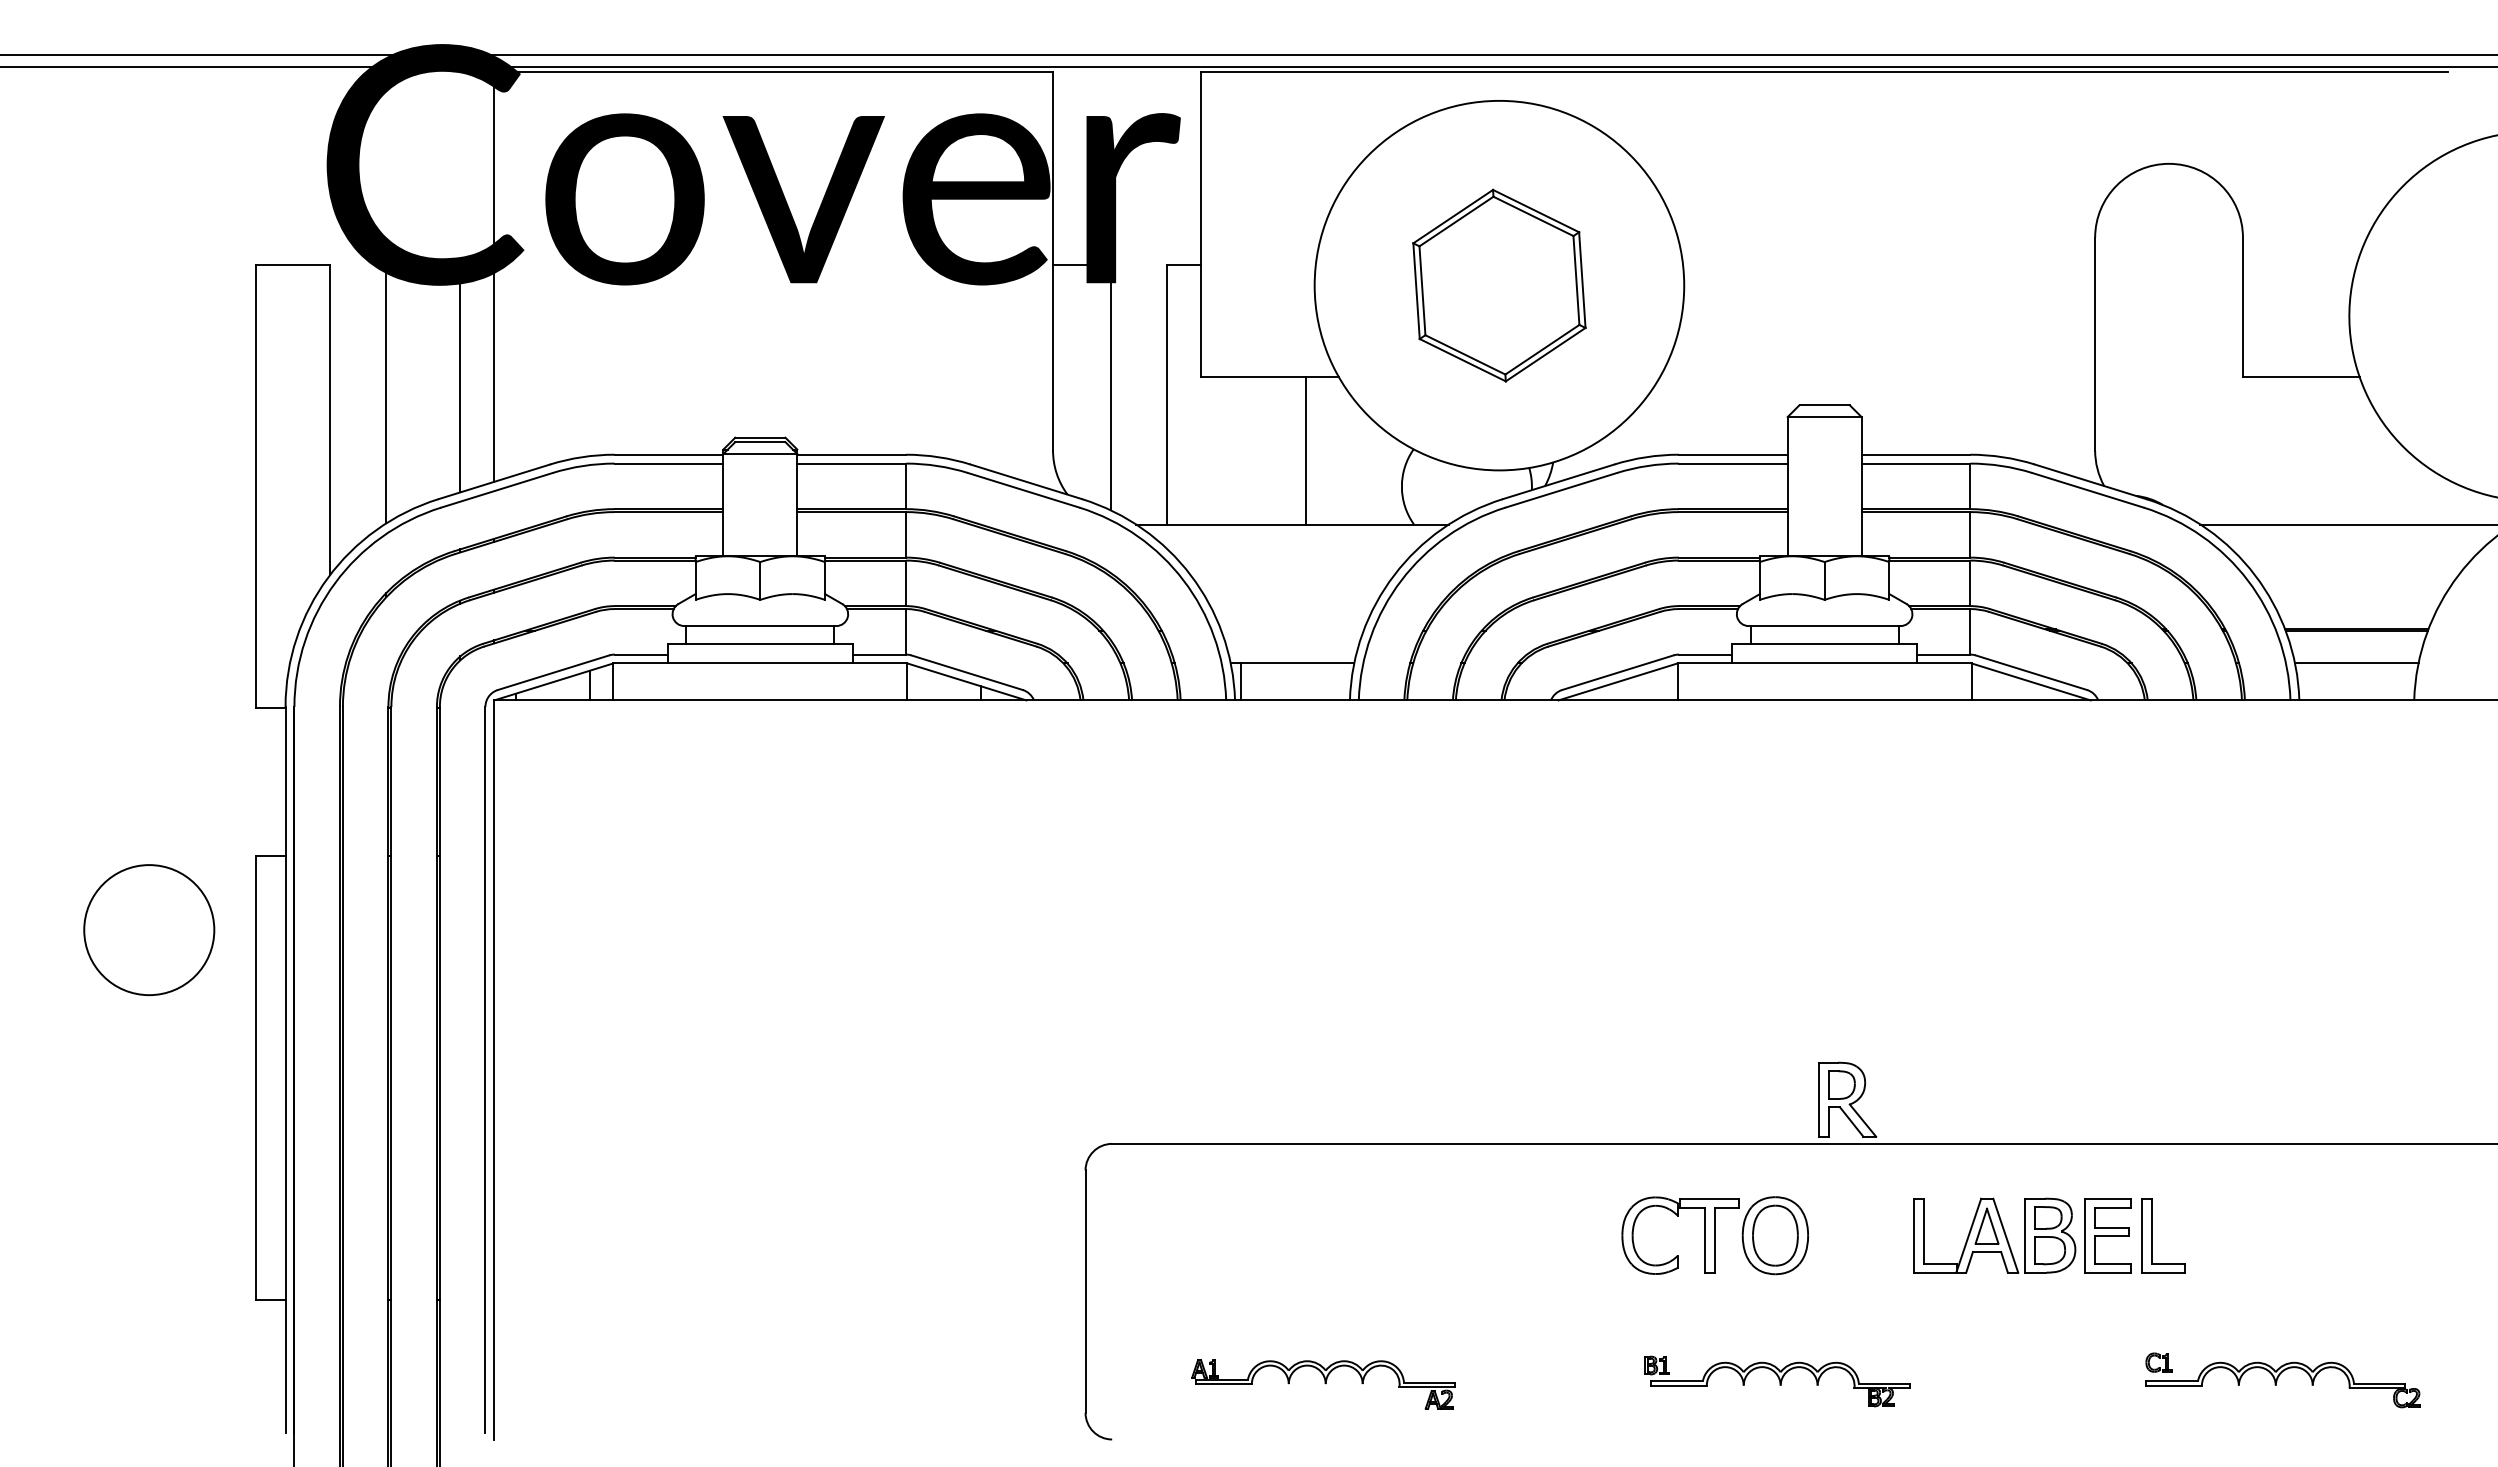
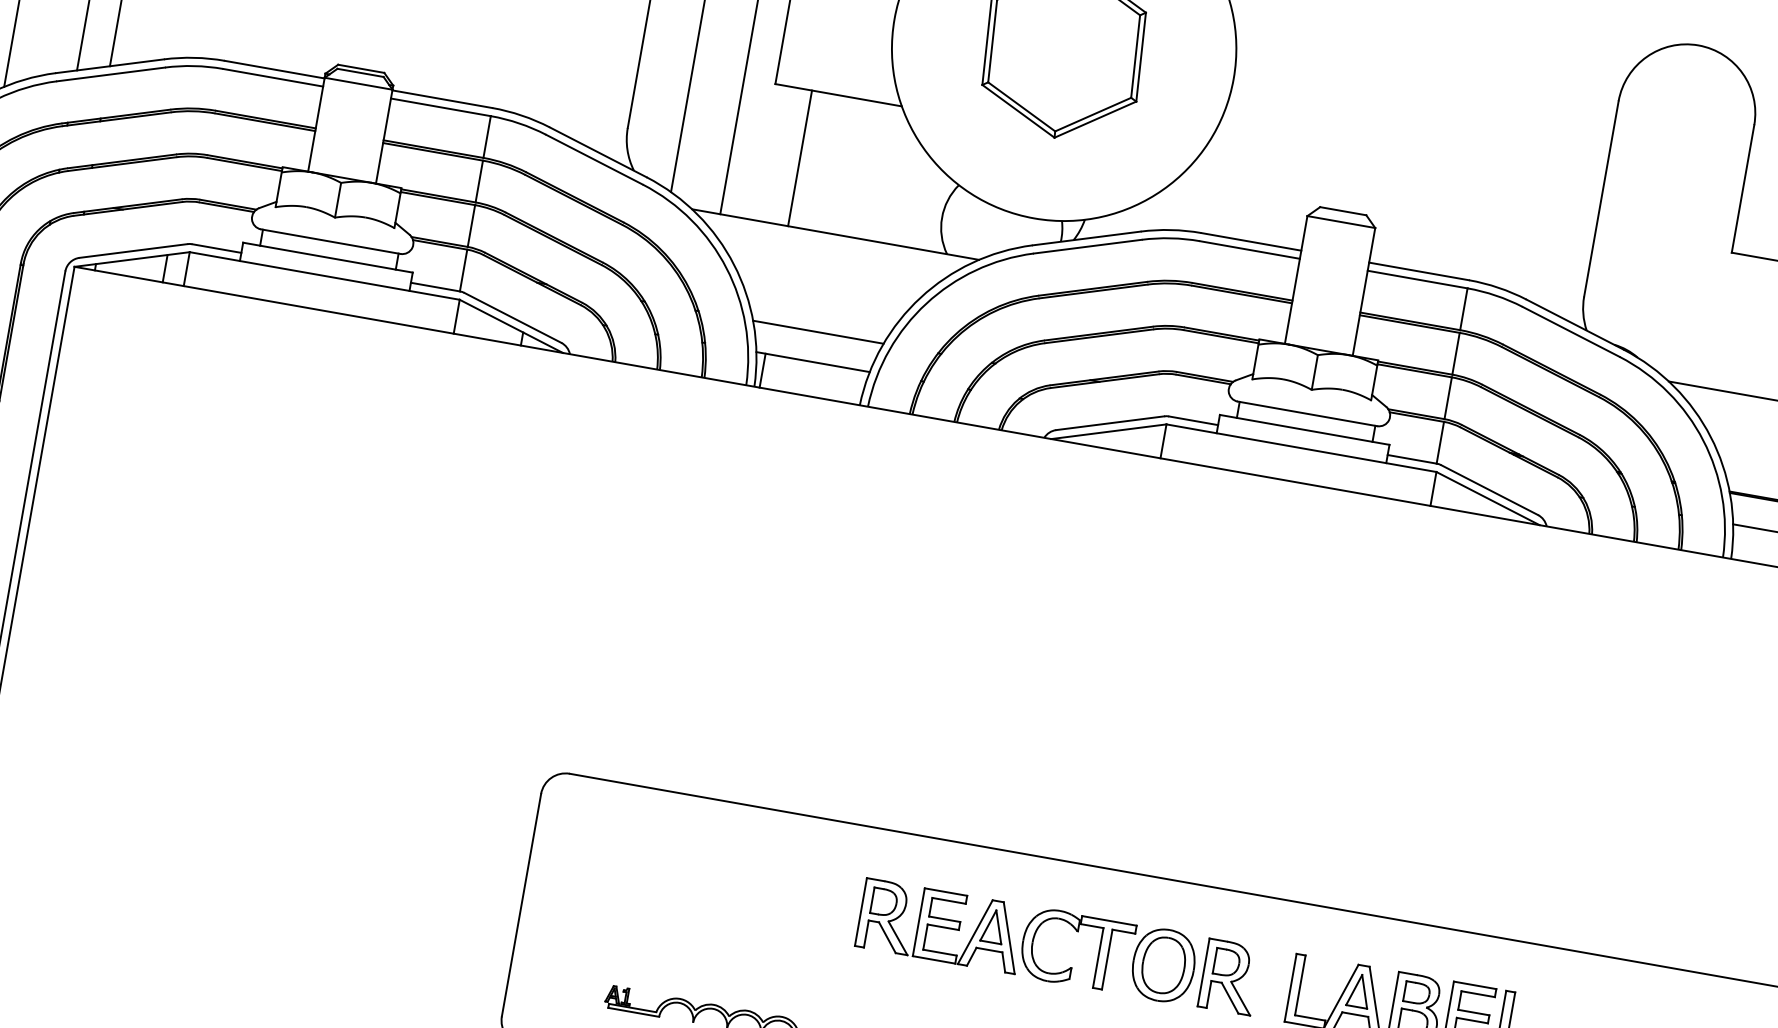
line: (1305, 450) -> (799, 158), moved
line: (1292, 630) -> (818, 331), added
part: (1847, 1099) -> (1229, 976), moved
part: (1532, 1235) -> (940, 925), added

